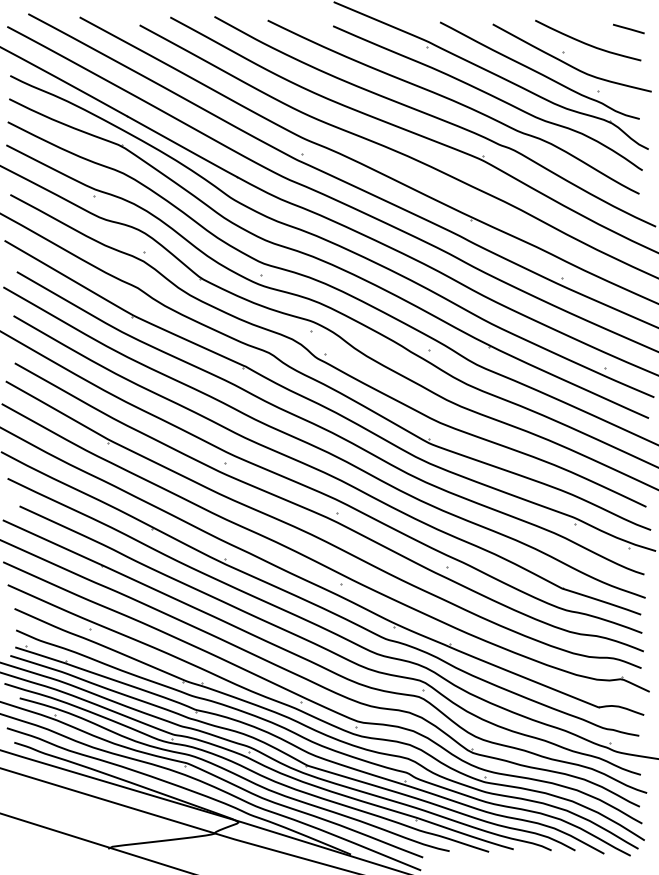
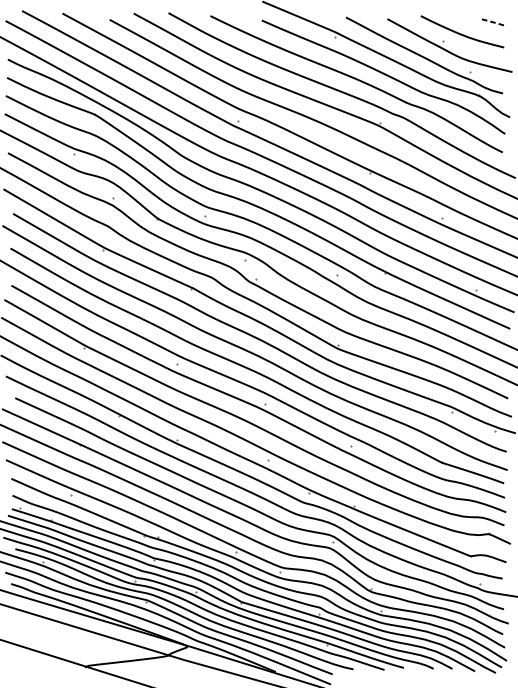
line: (629, 29) -> (494, 23), solid -> dashed

